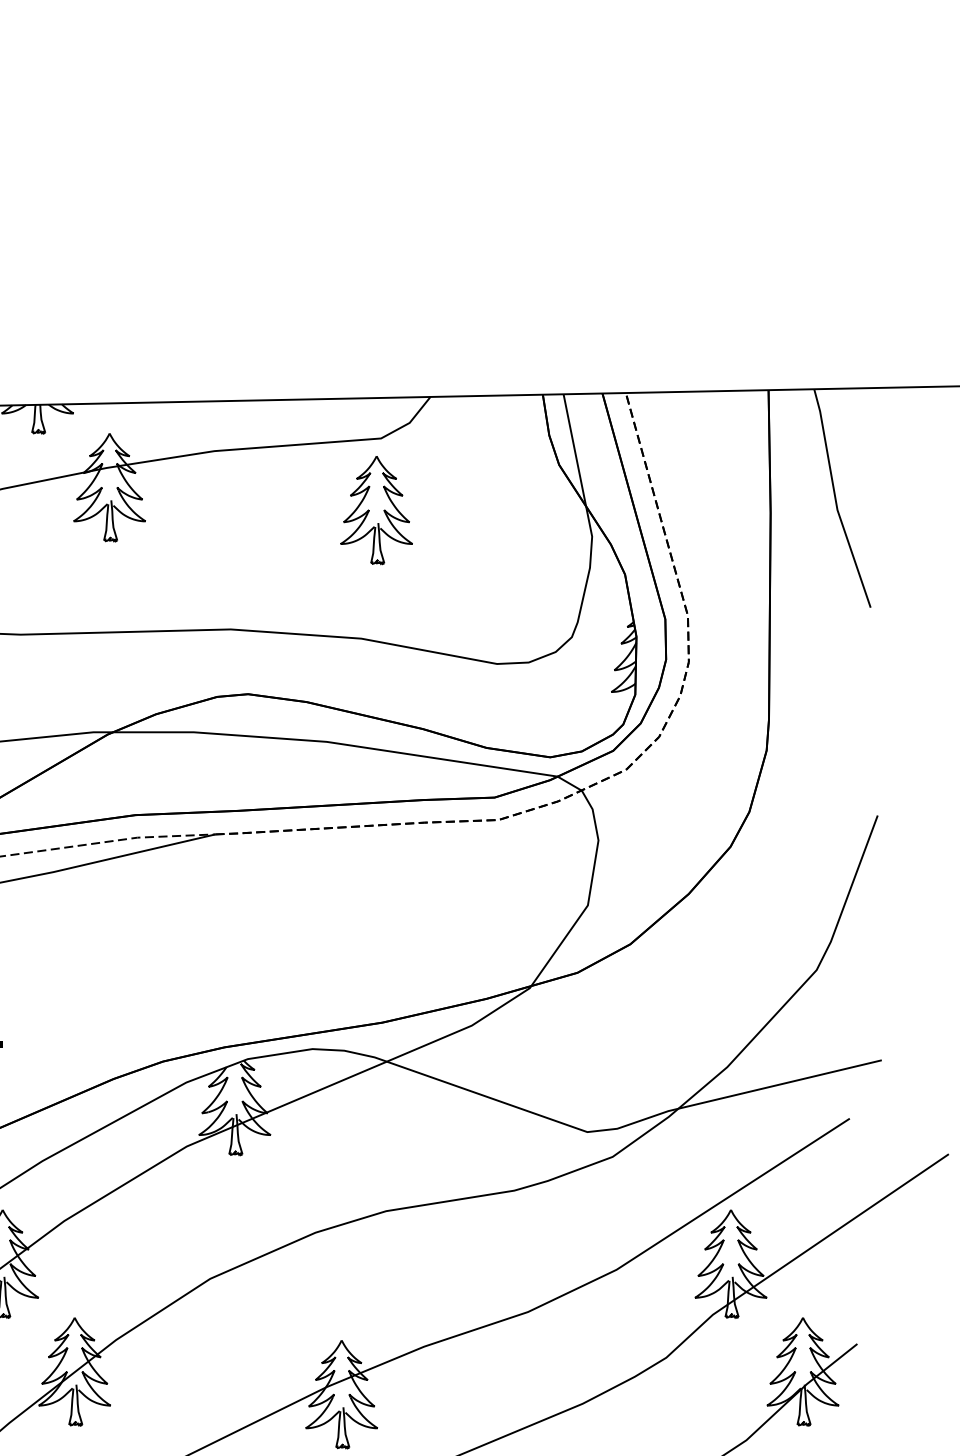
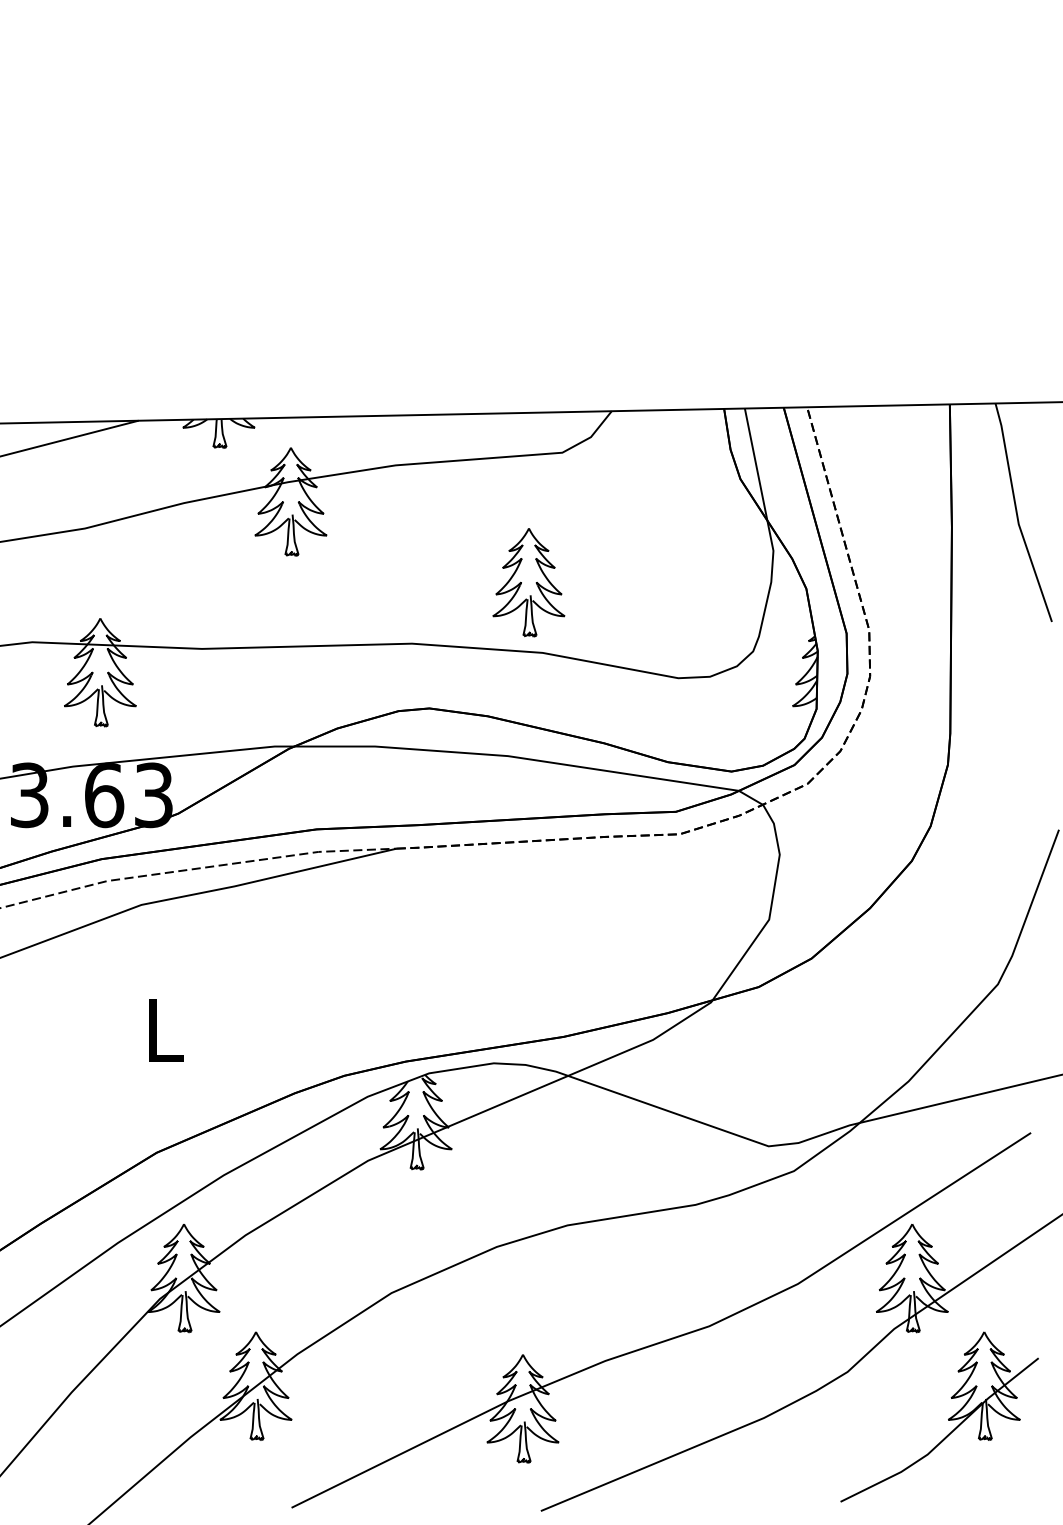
part: (376, 510) -> (528, 582), moved

